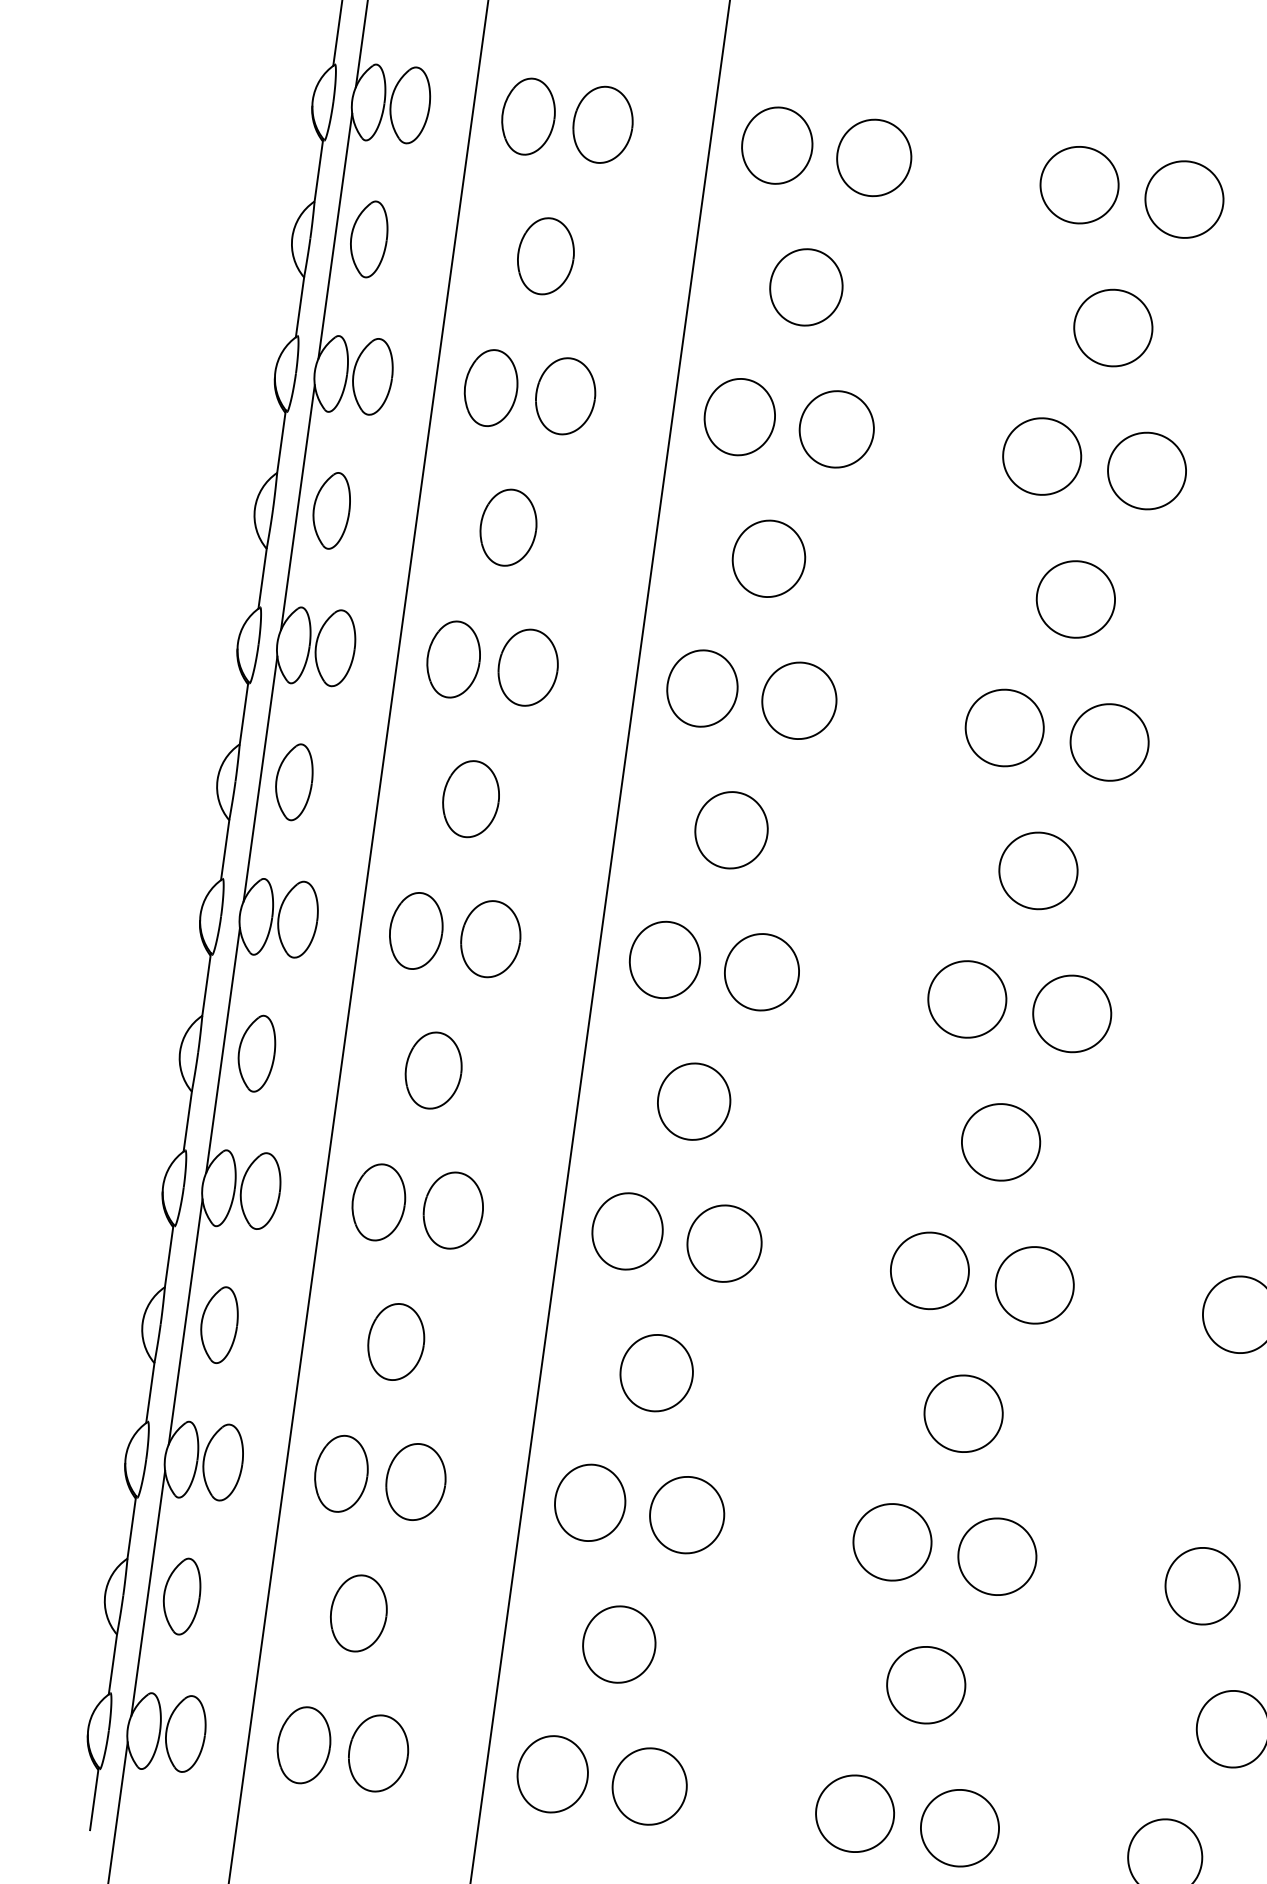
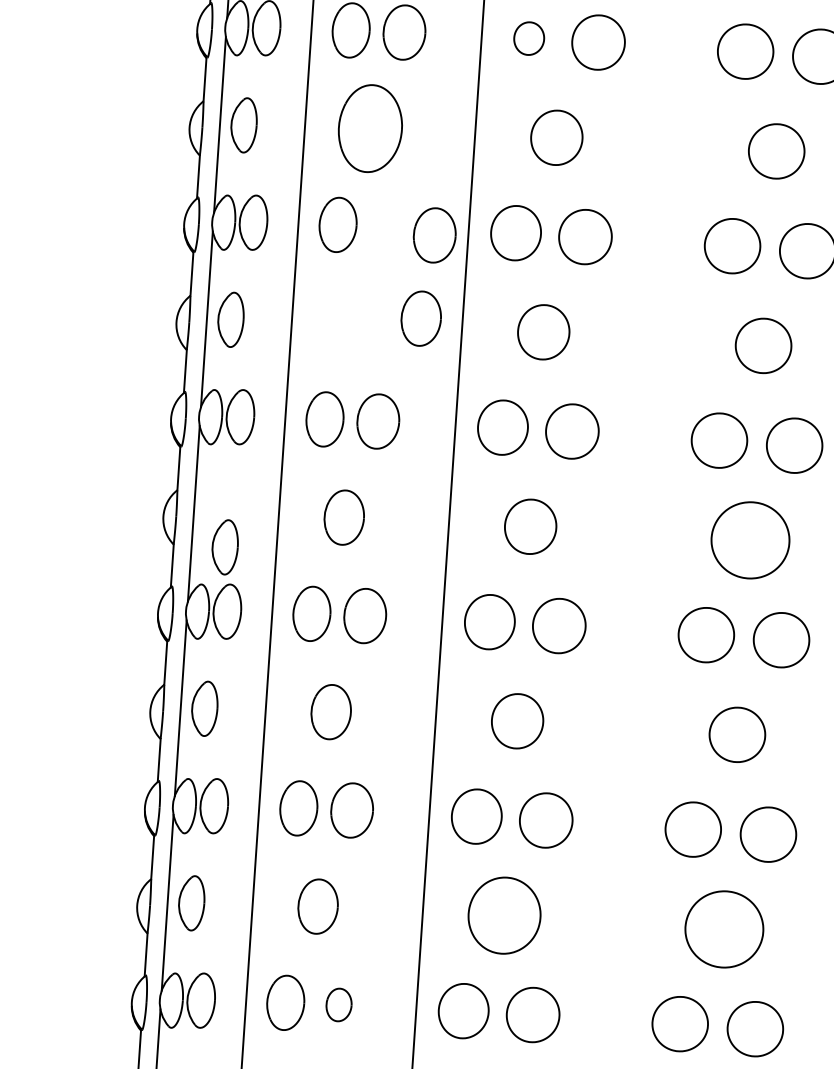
part: (777, 145) -> (529, 38), size x0.6
part: (545, 256) -> (370, 128), size x1.6
part: (565, 396) -> (434, 235), moved
part: (508, 527) -> (421, 318), moved
part: (294, 782) -> (225, 547), moved
part: (1038, 870) -> (750, 540), size x1.4
part: (656, 1373) -> (504, 916), size x1.4
part: (963, 1413) -> (724, 929), size x1.4
part: (415, 1481) -> (338, 1004), size x0.6

